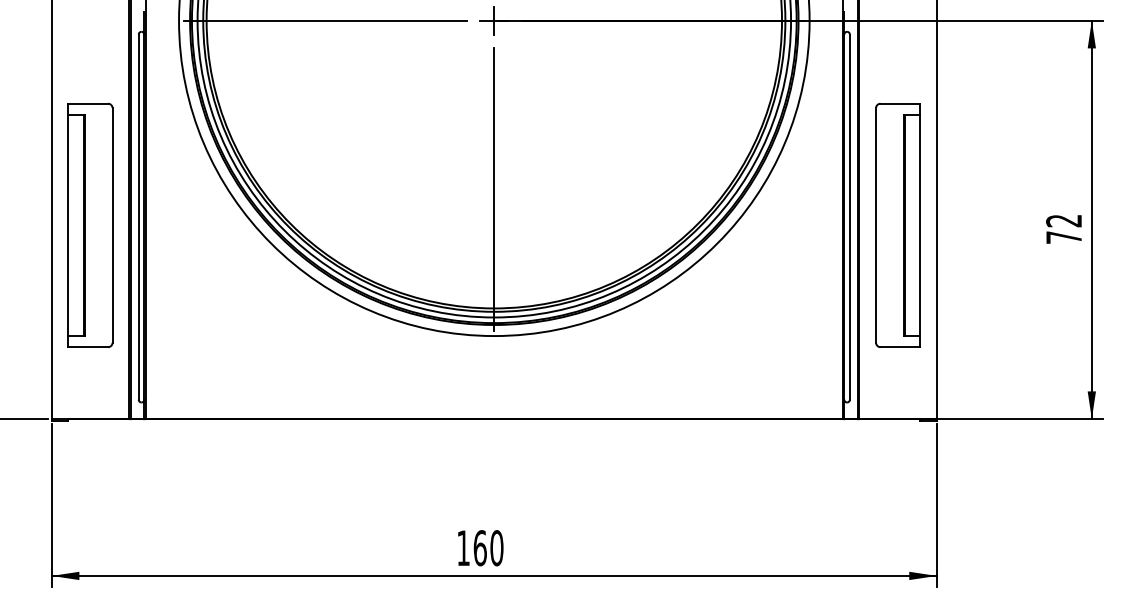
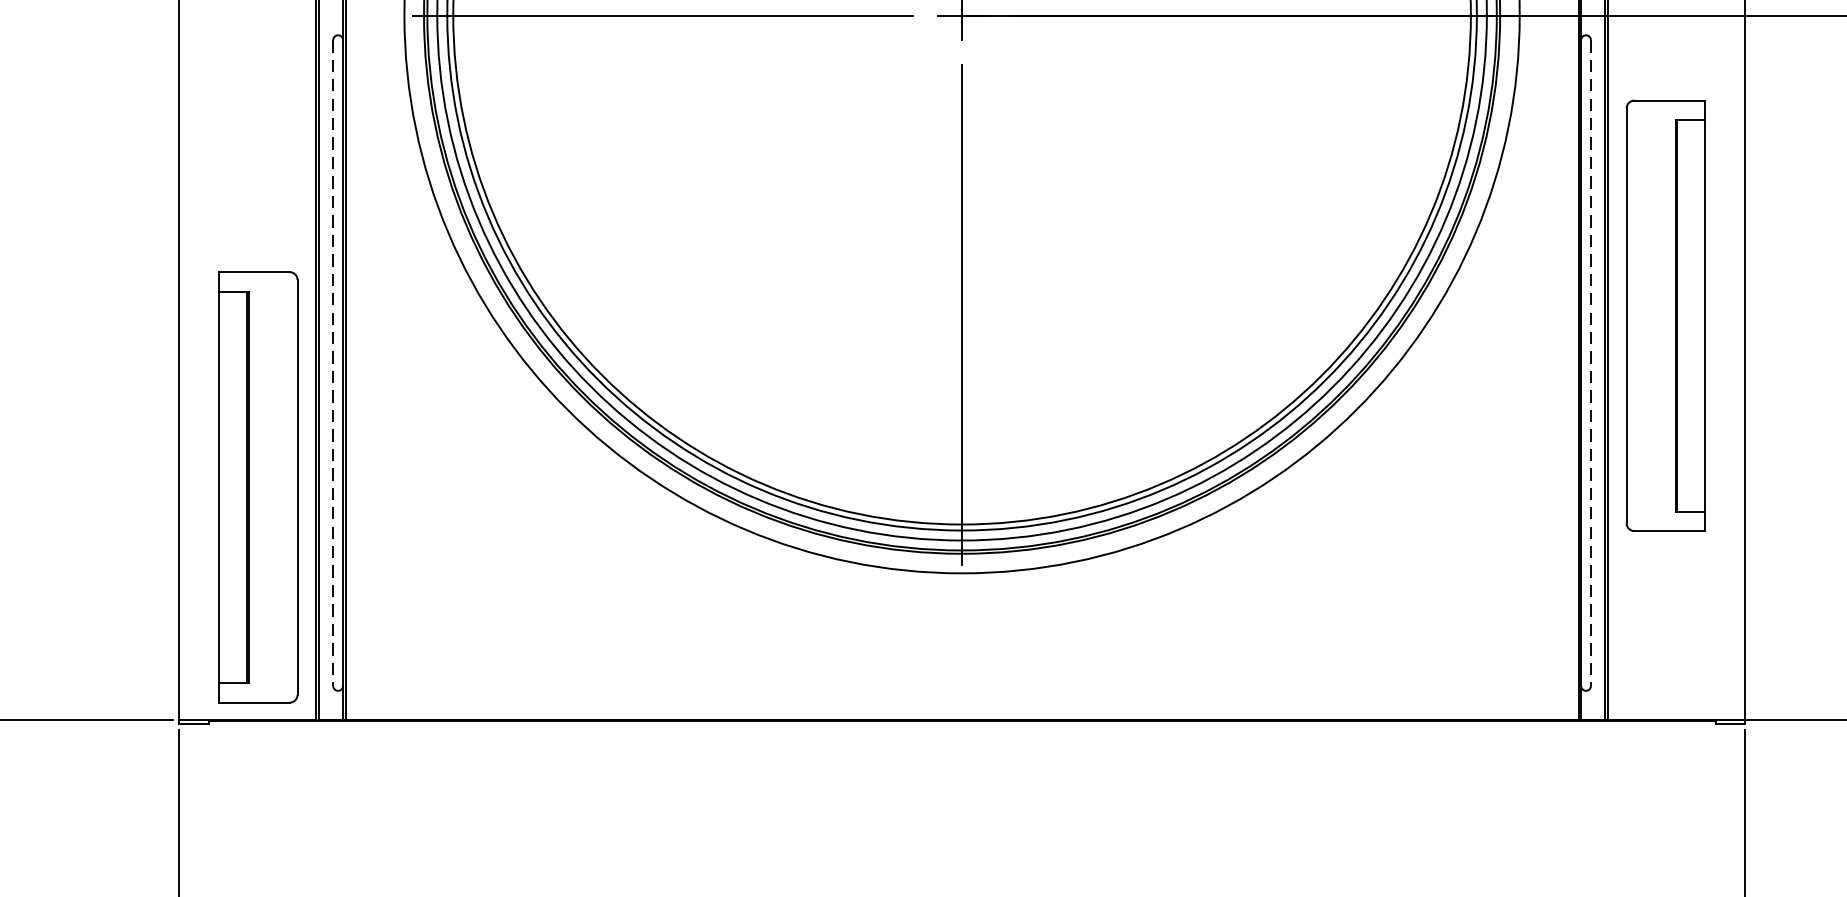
line: (138, 217) -> (332, 363), solid -> dashed
line: (849, 217) -> (1590, 363), solid -> dashed
part: (90, 224) -> (258, 485), moved
part: (897, 224) -> (1664, 314), moved

